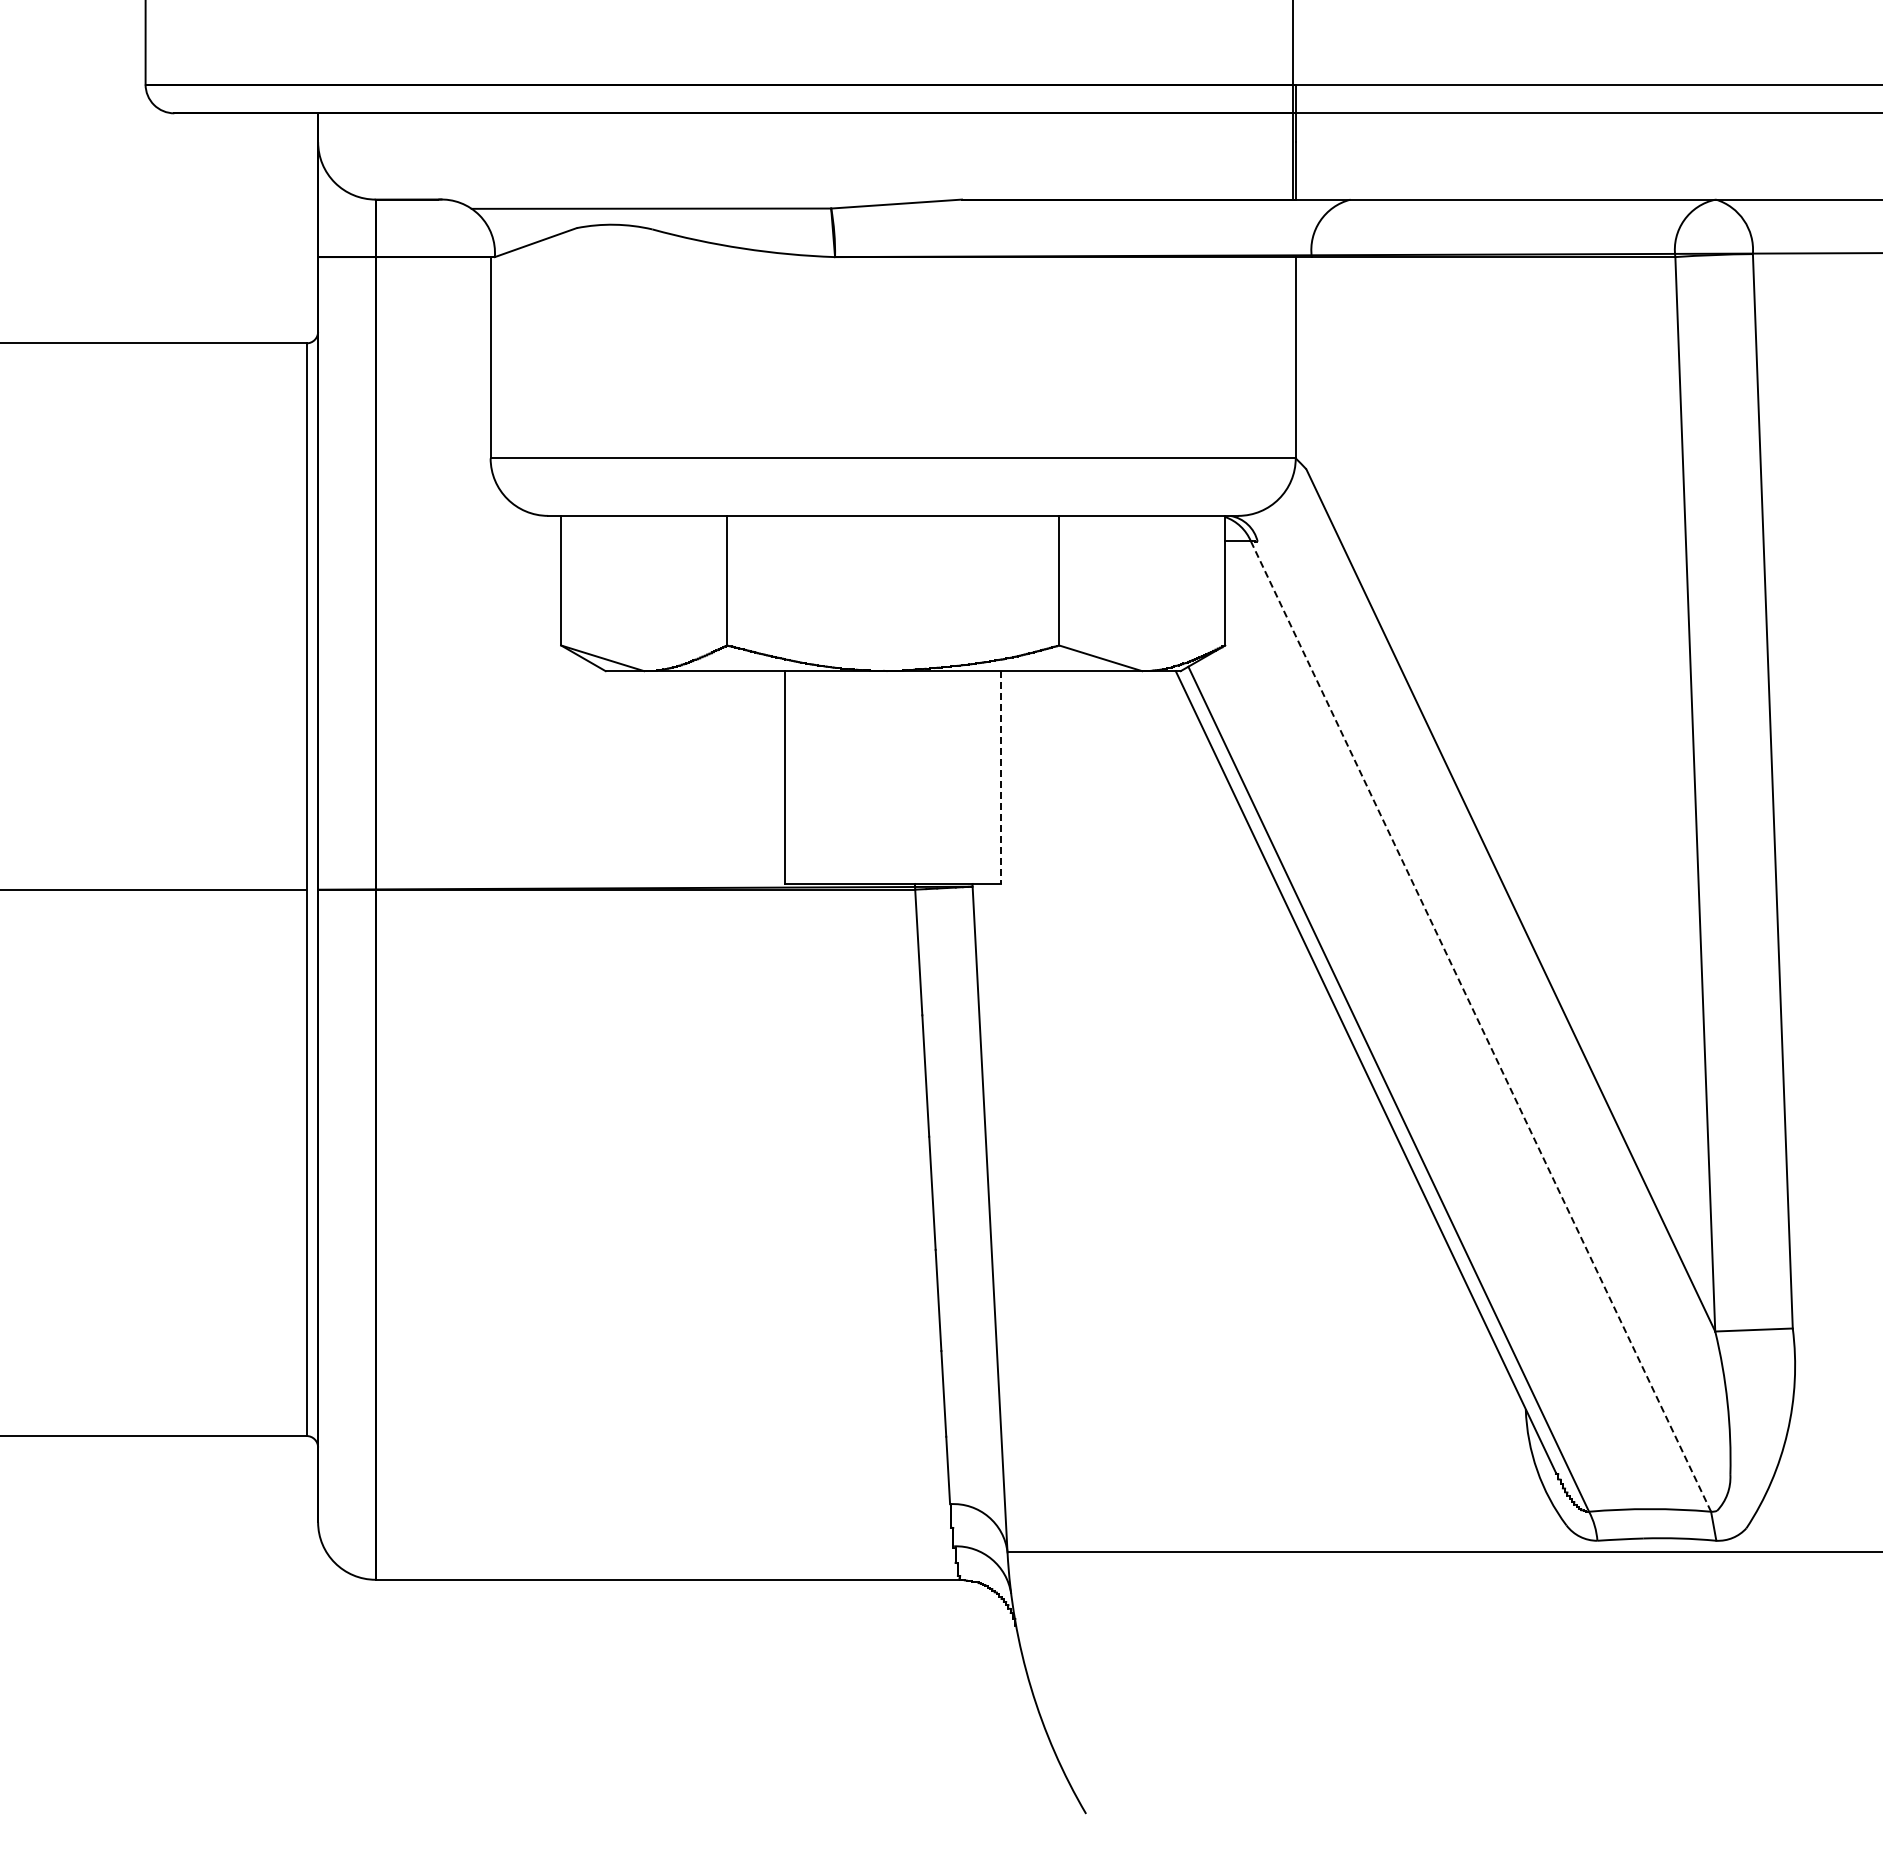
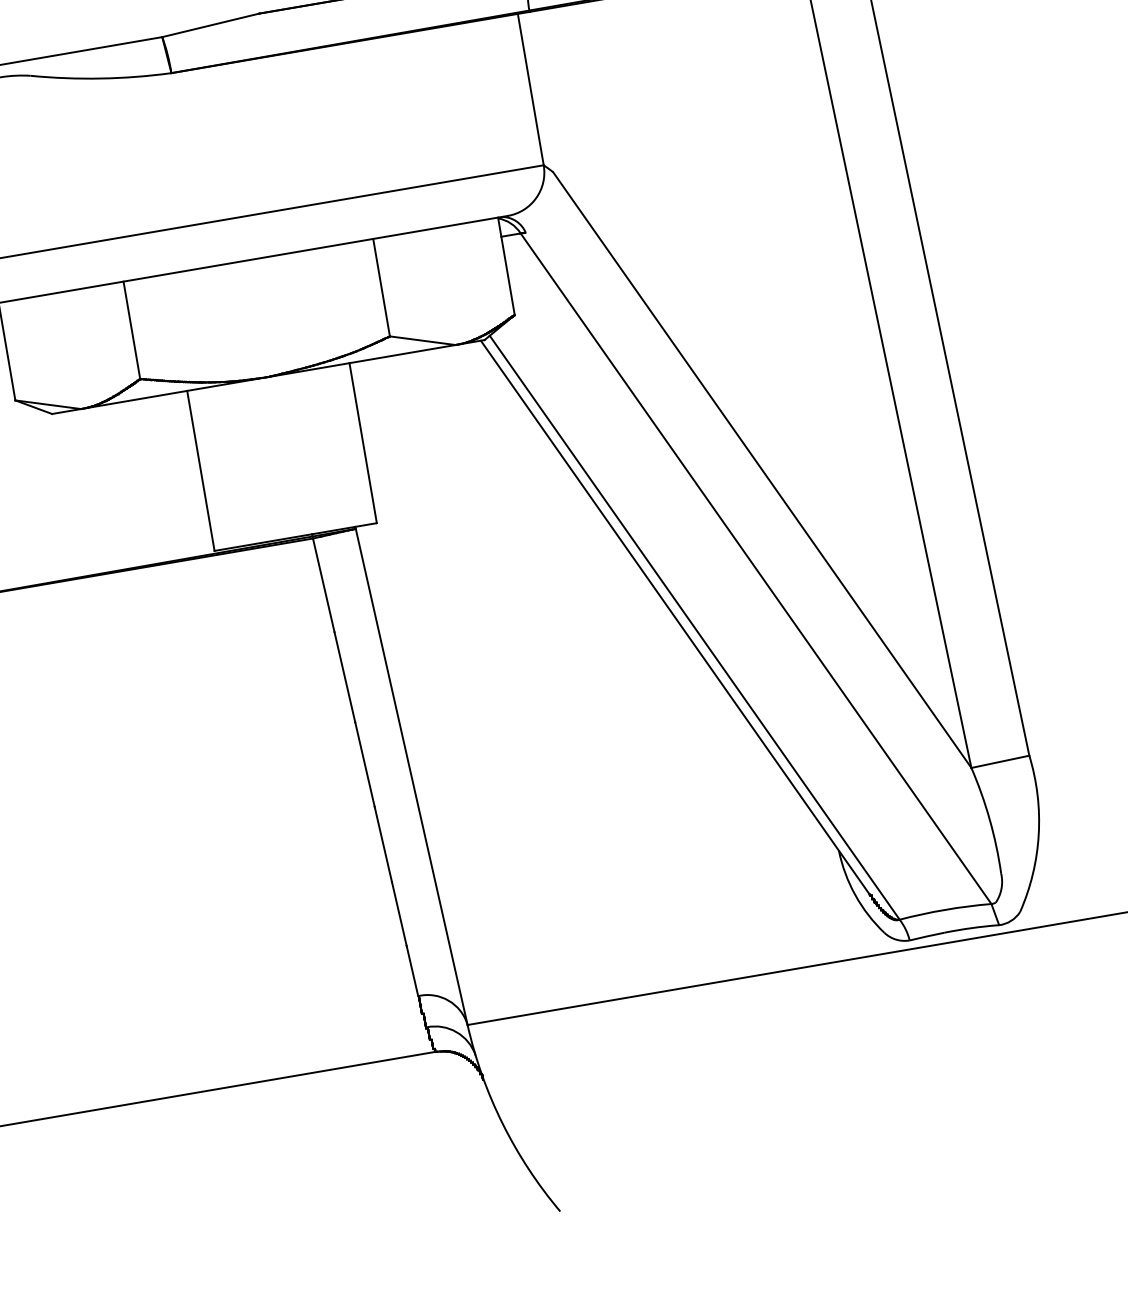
line: (1001, 778) -> (363, 443), dashed -> solid
line: (1481, 1026) -> (756, 568), dashed -> solid

